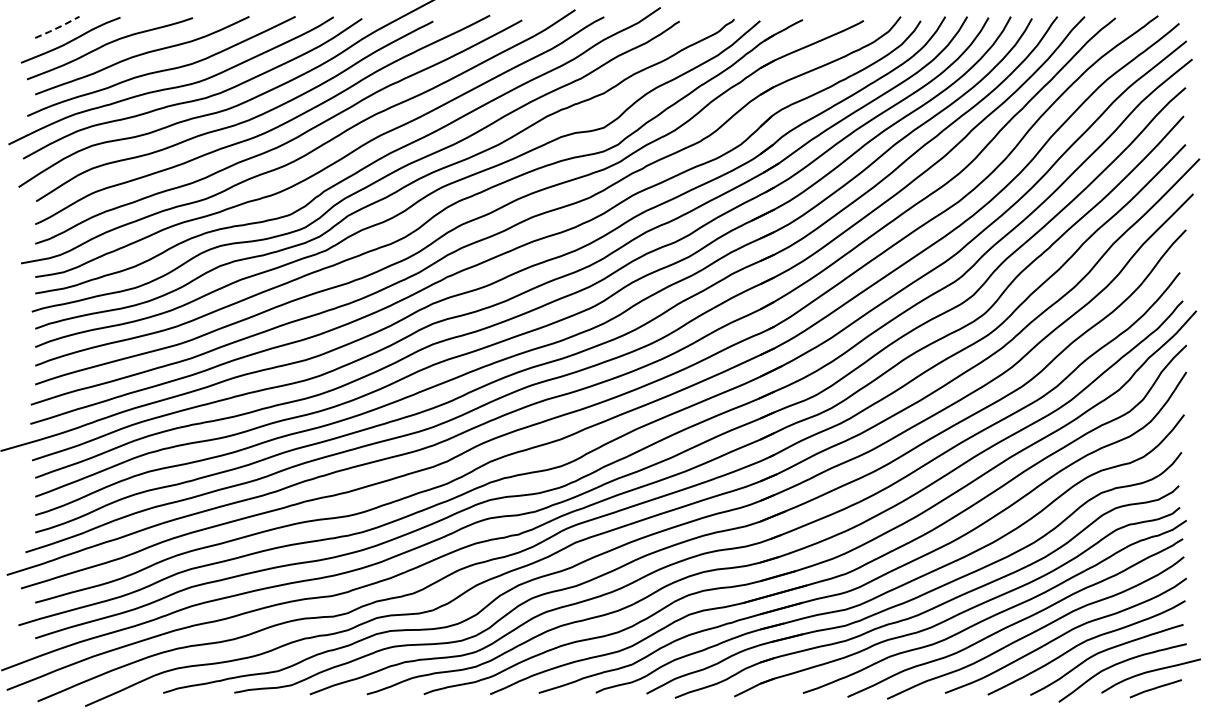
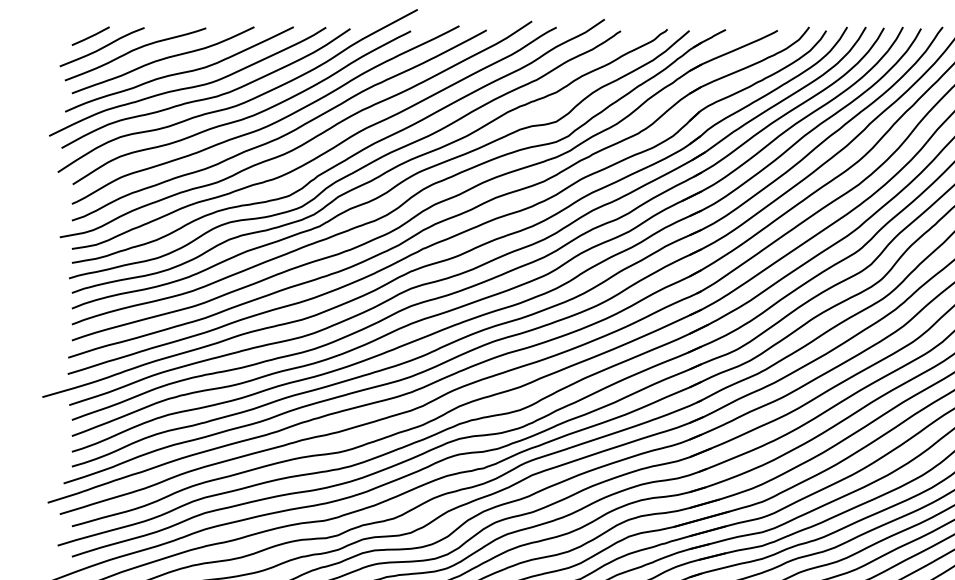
line: (57, 28) -> (90, 37), dashed -> solid

